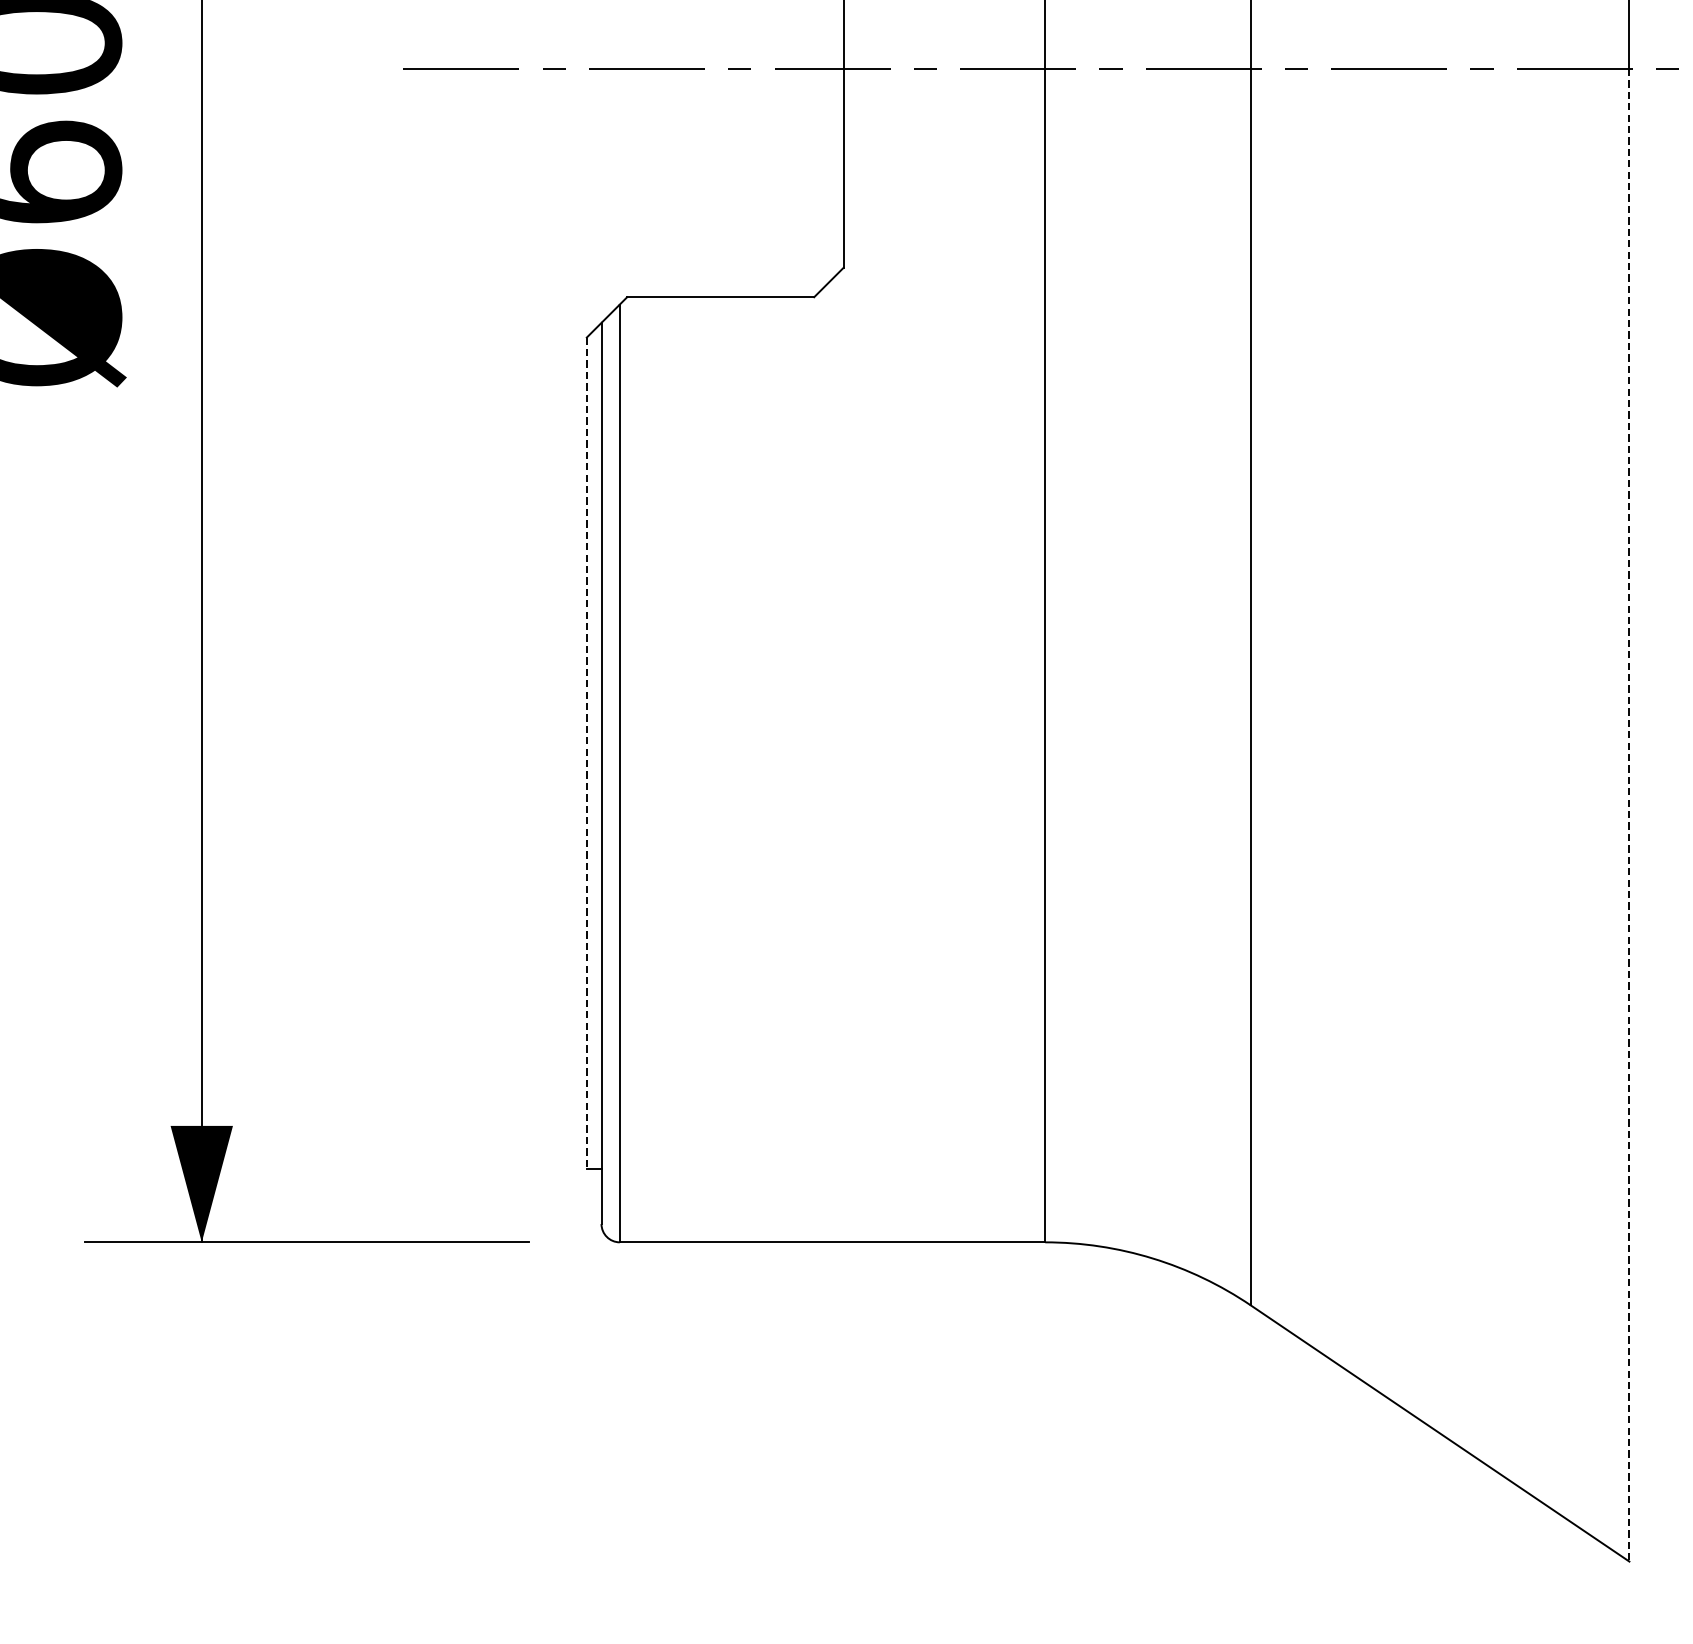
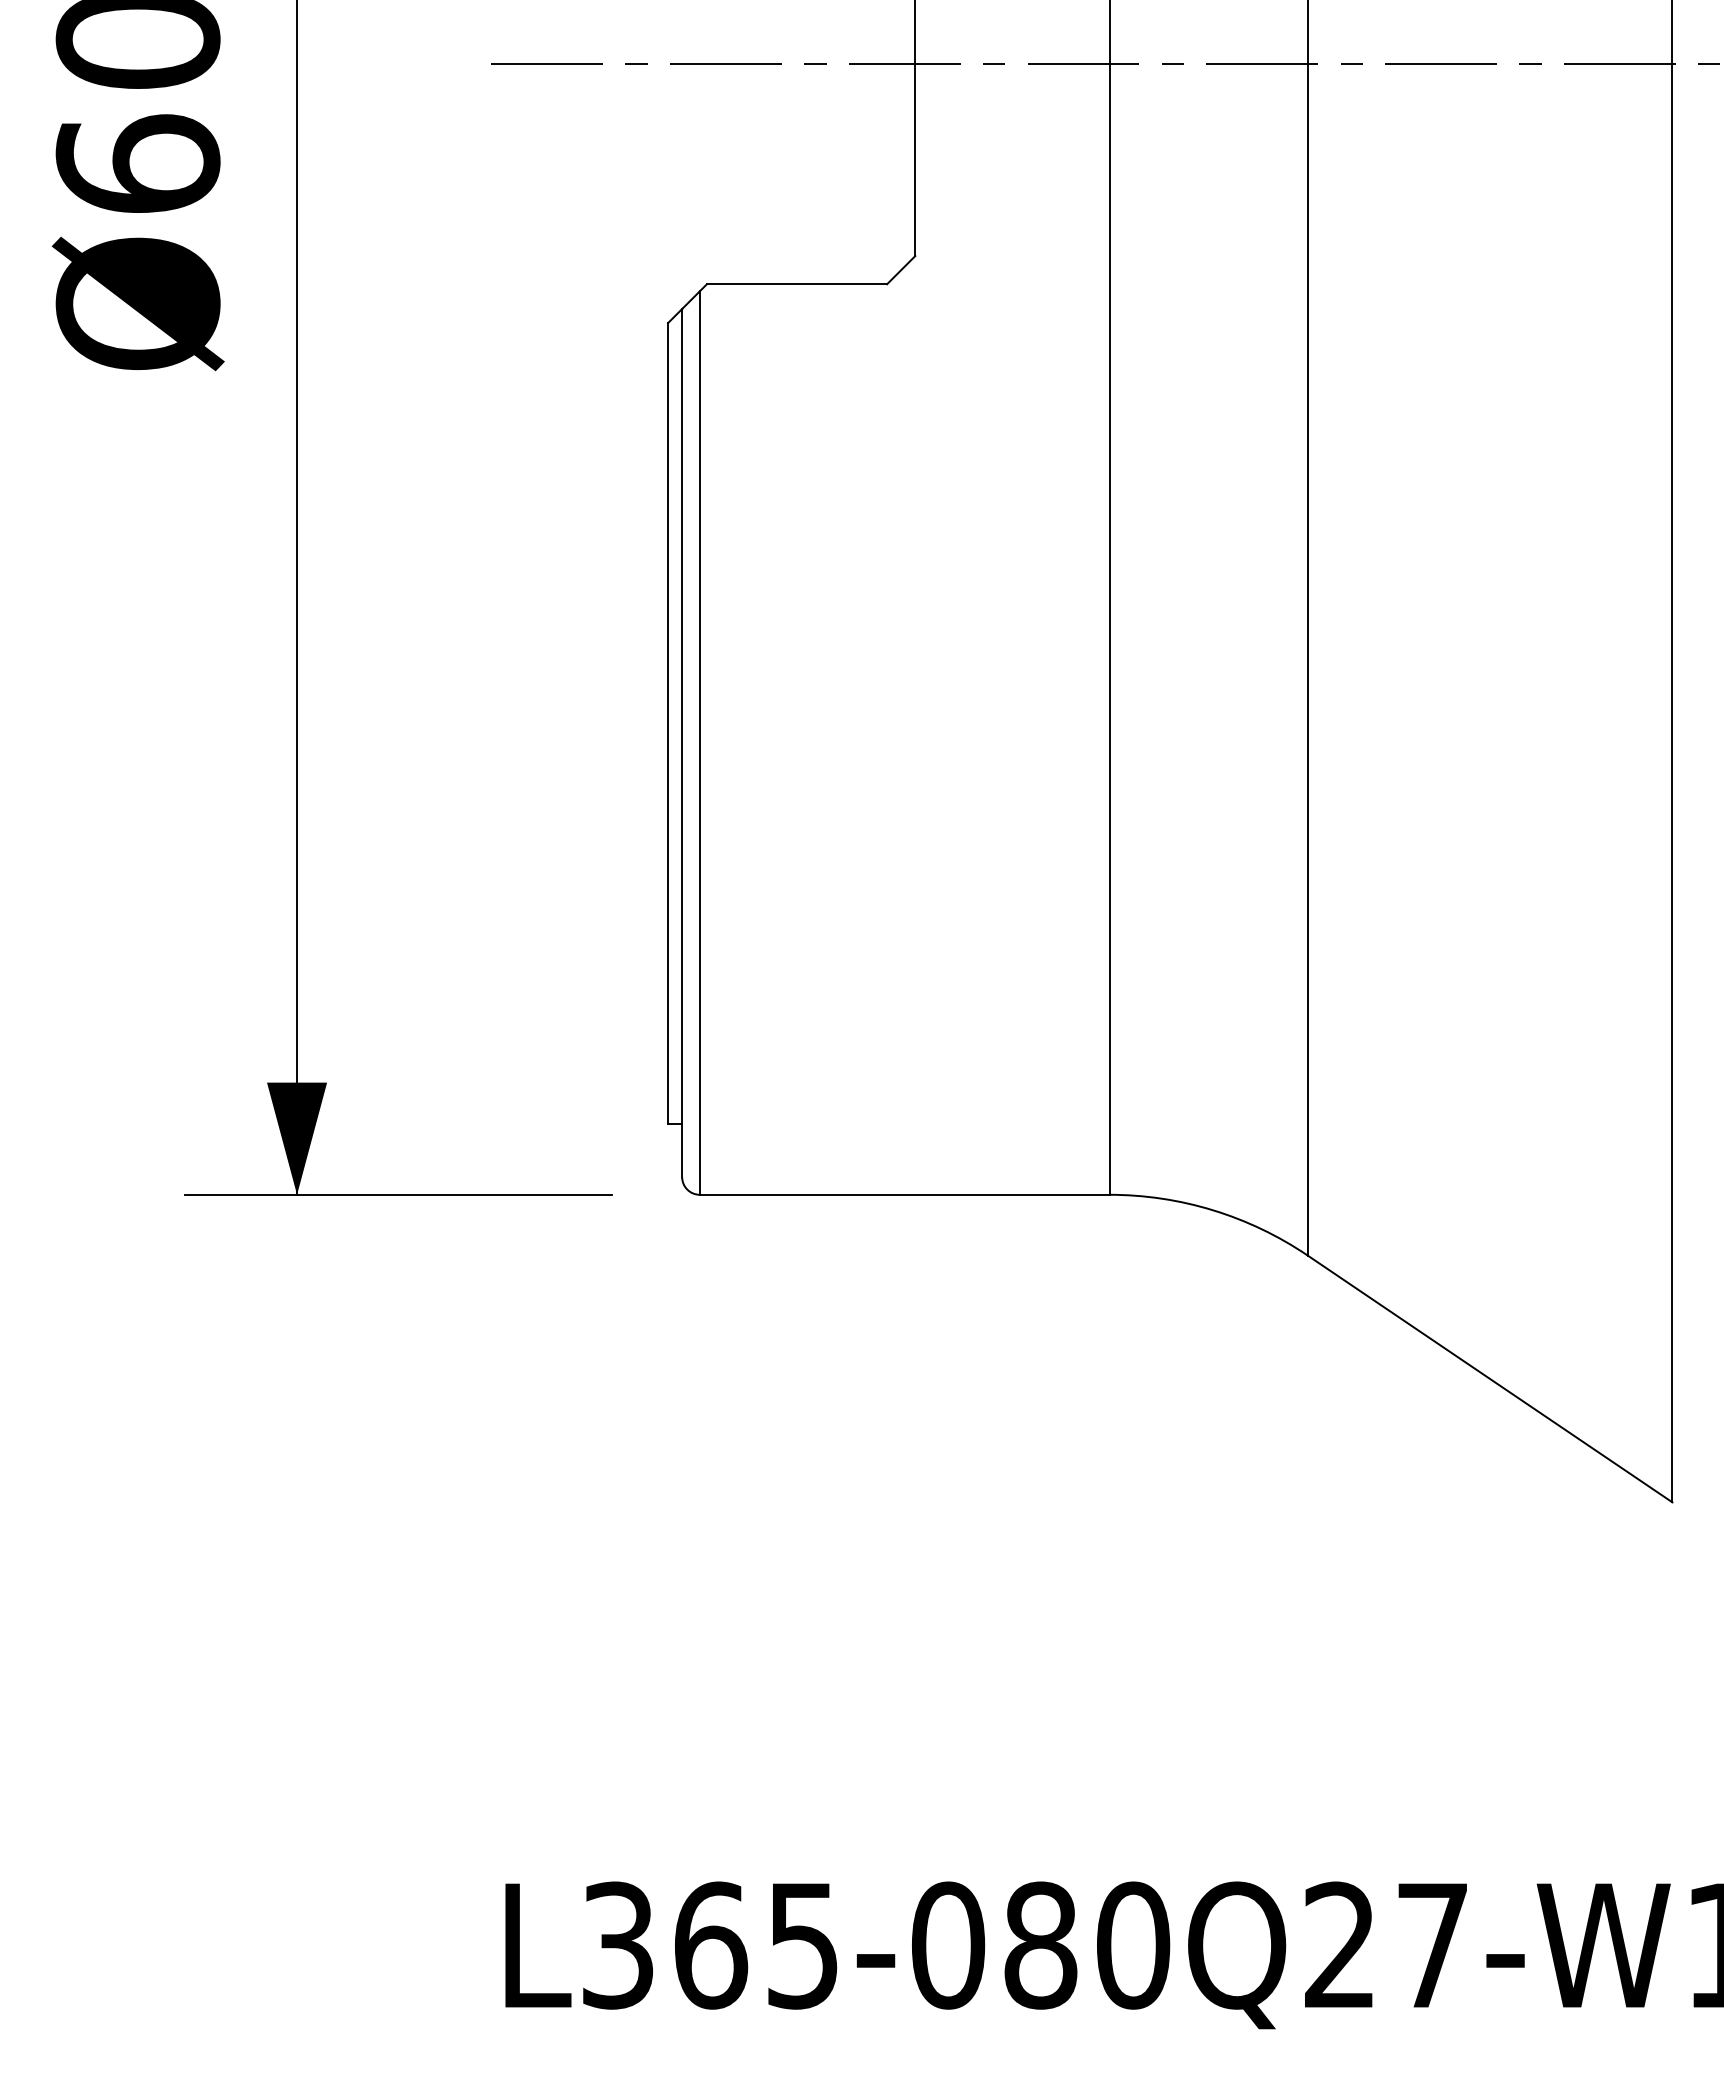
line: (587, 754) -> (668, 724), dashed -> solid
line: (1629, 815) -> (1672, 783), dashed -> solid

